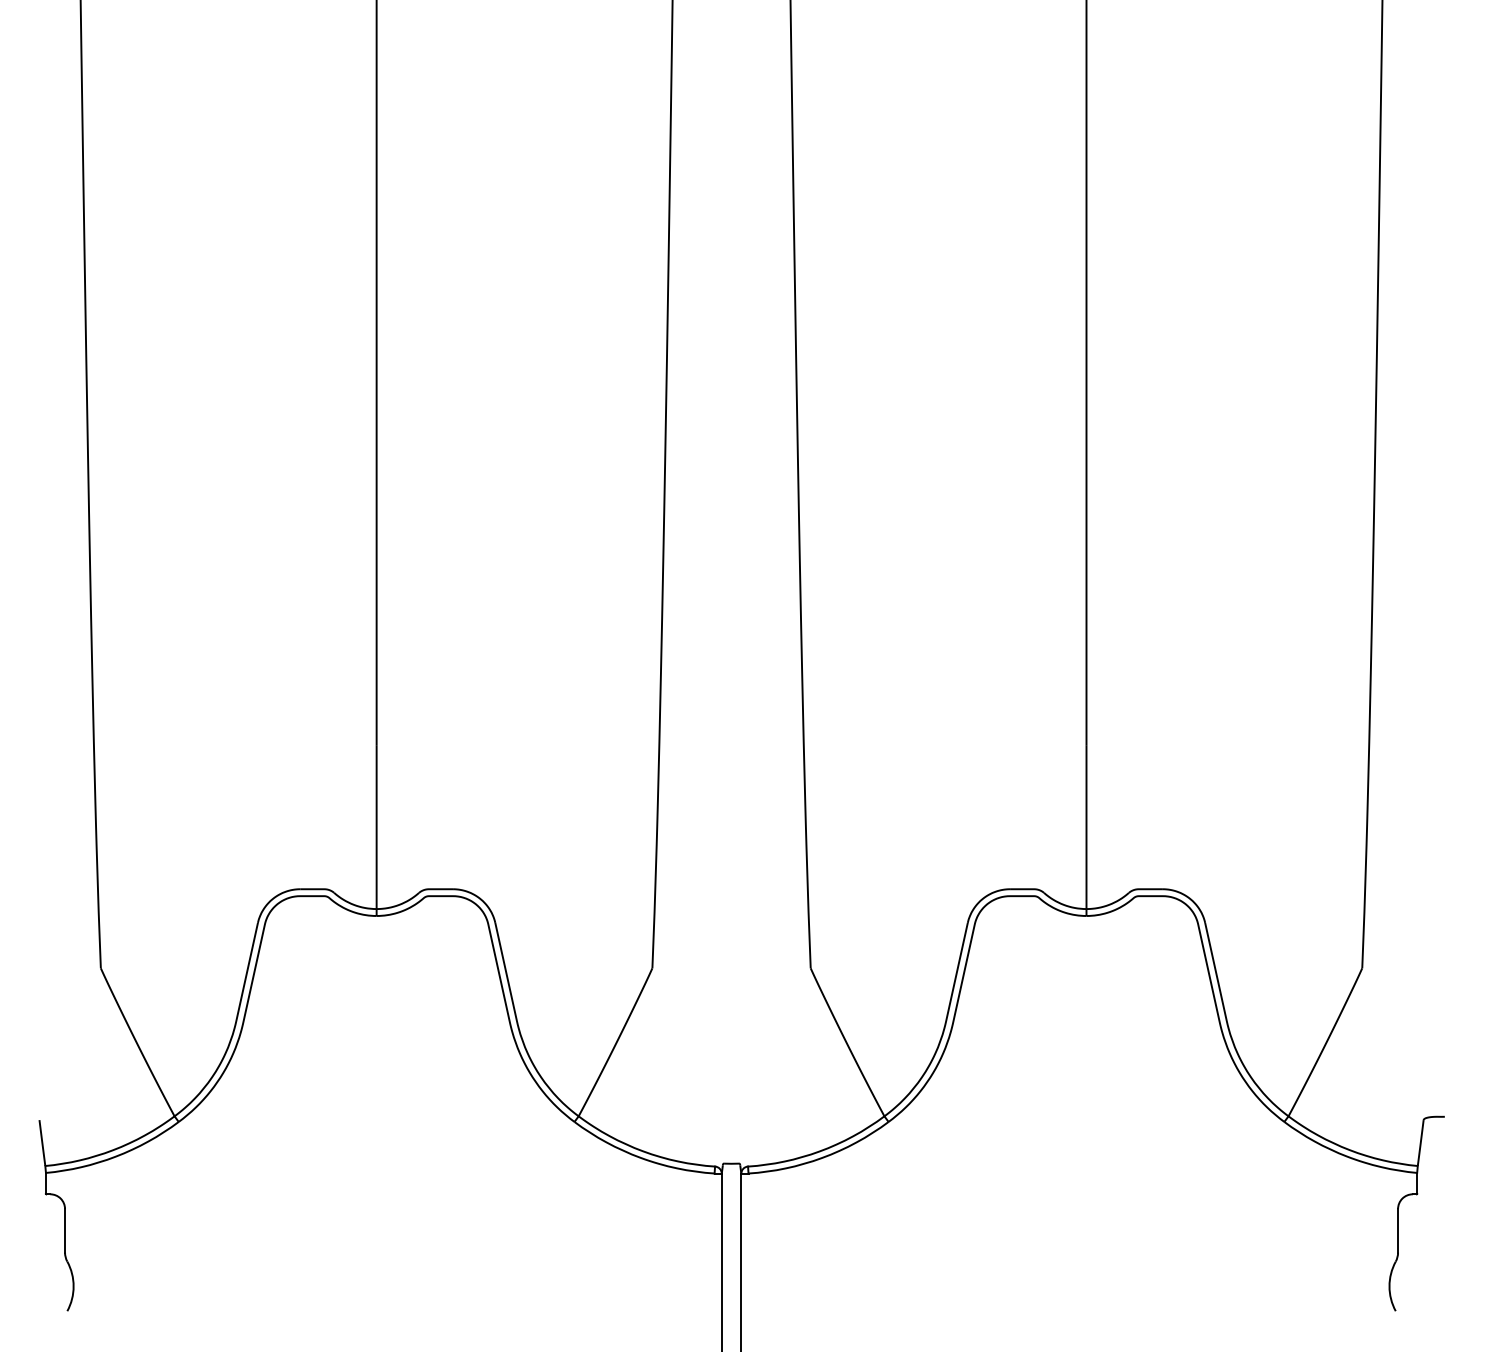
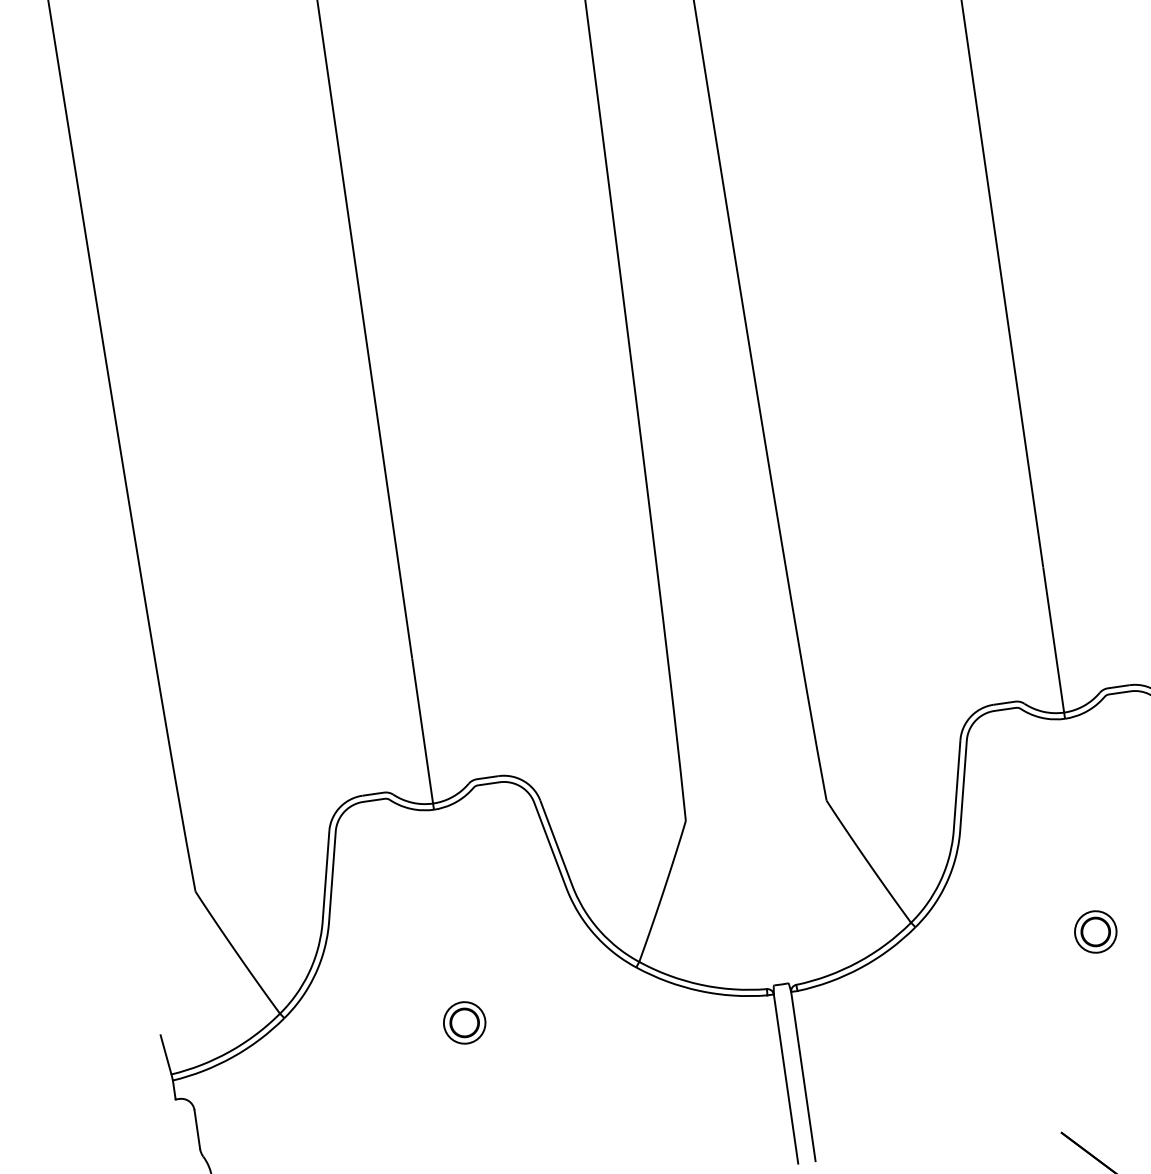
part: (376, 1155) -> (464, 1022), added
part: (1086, 1155) -> (1095, 931), added

